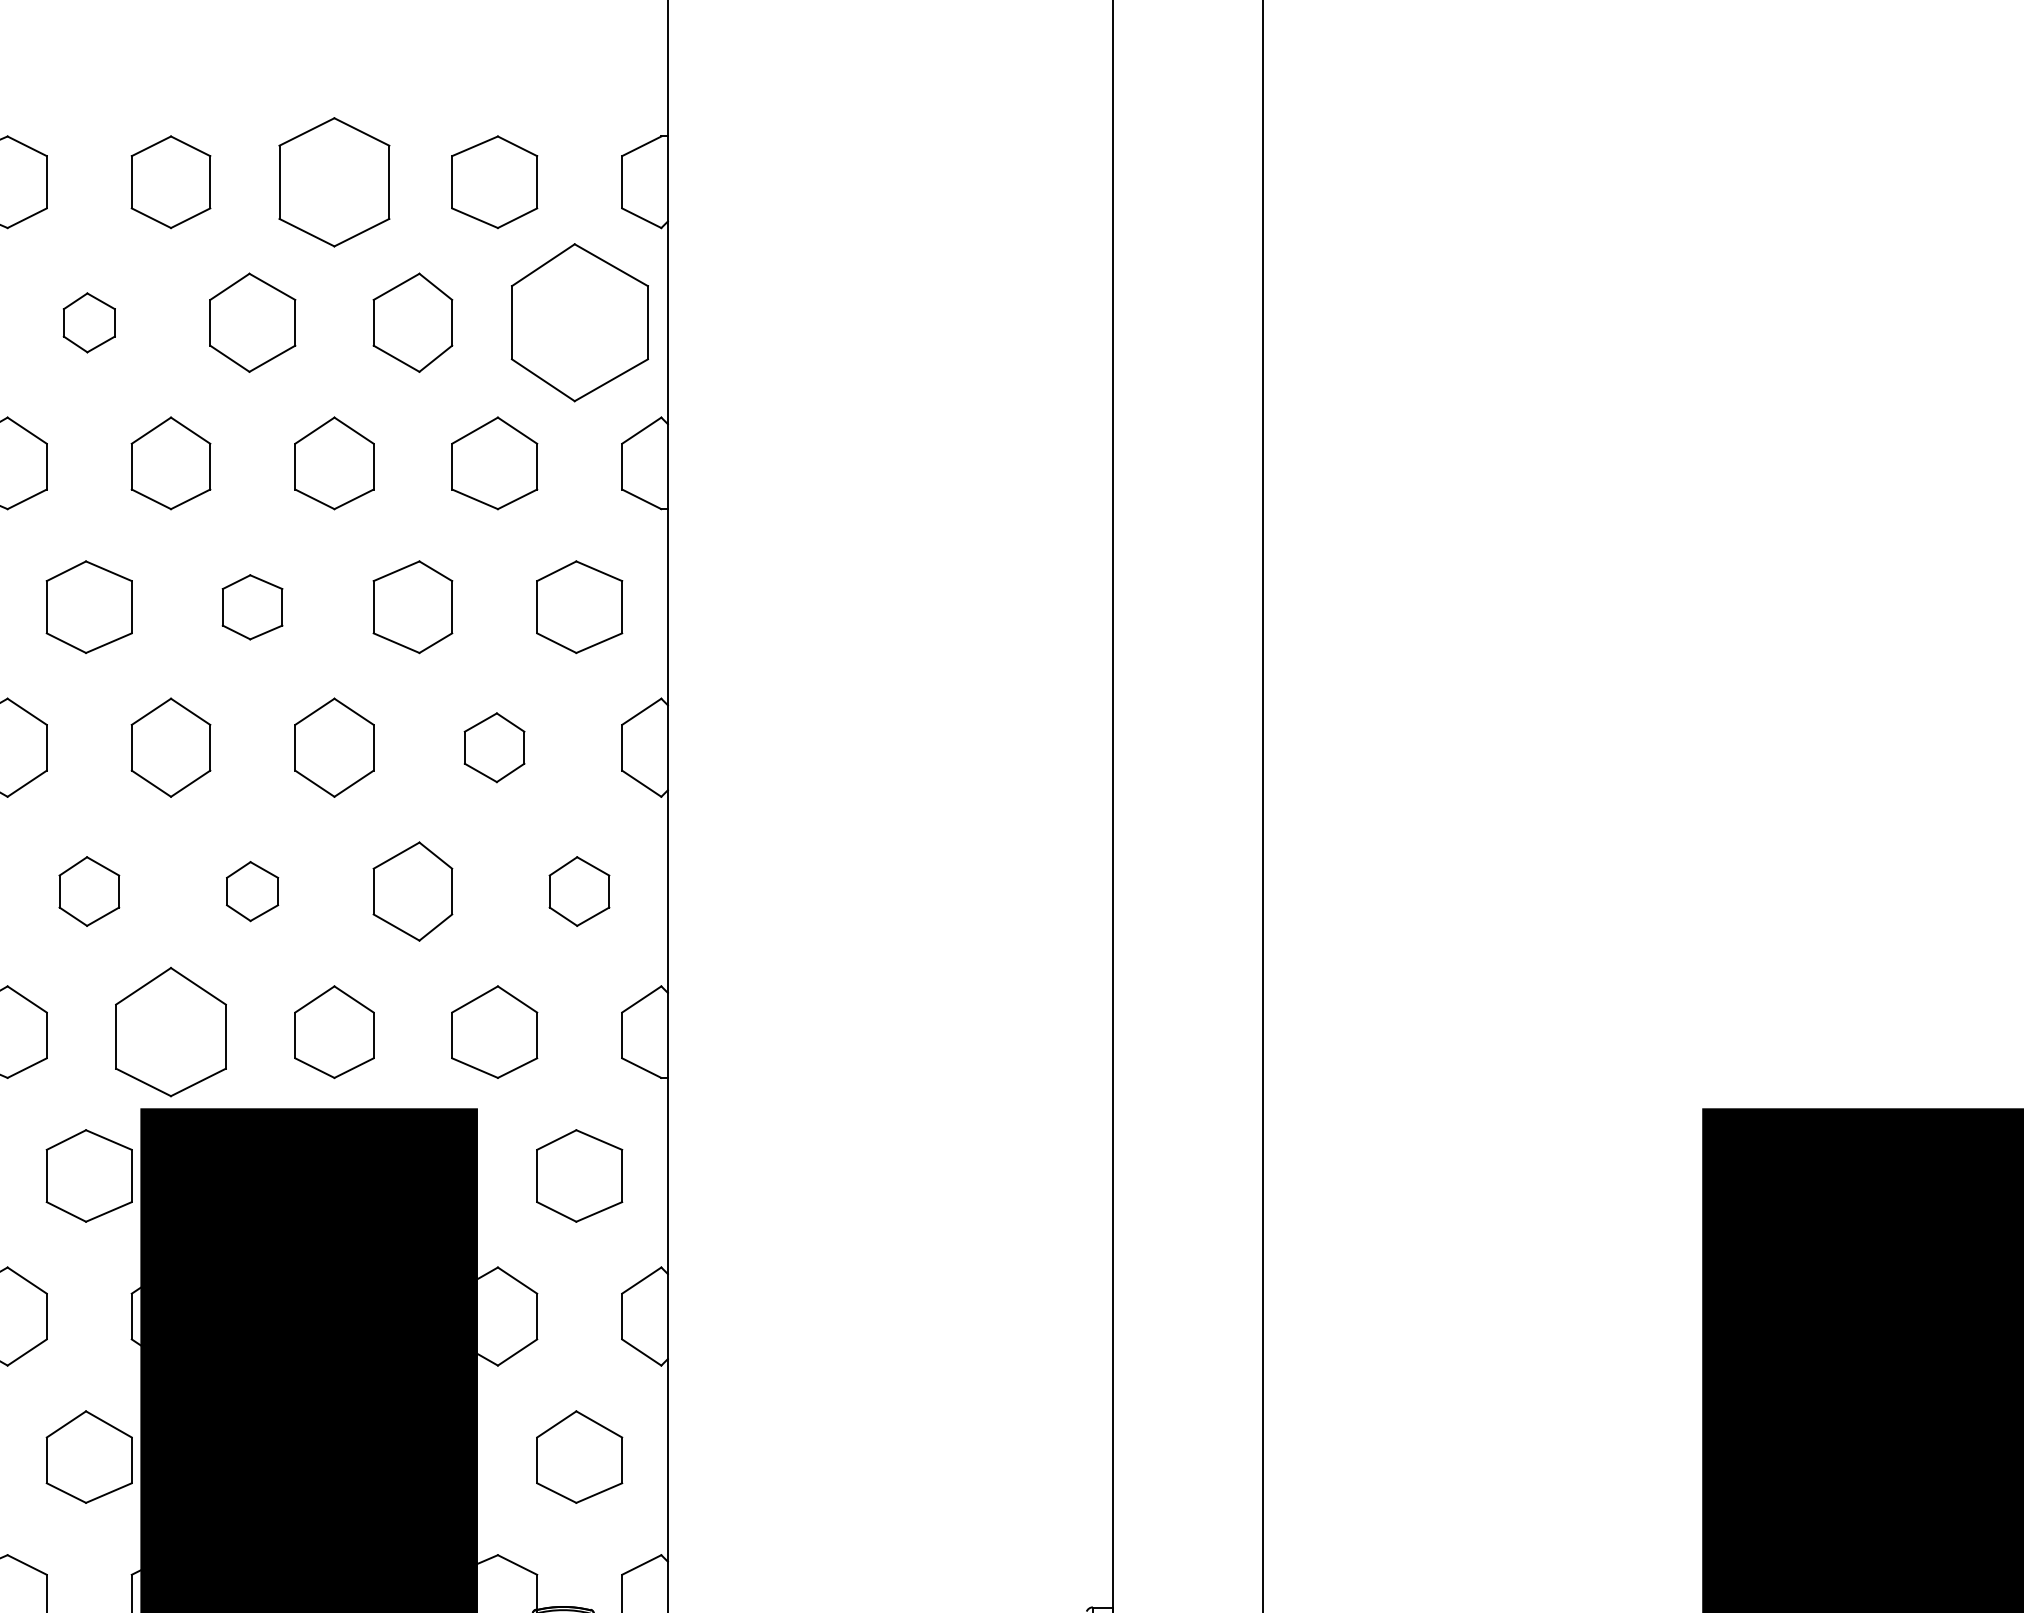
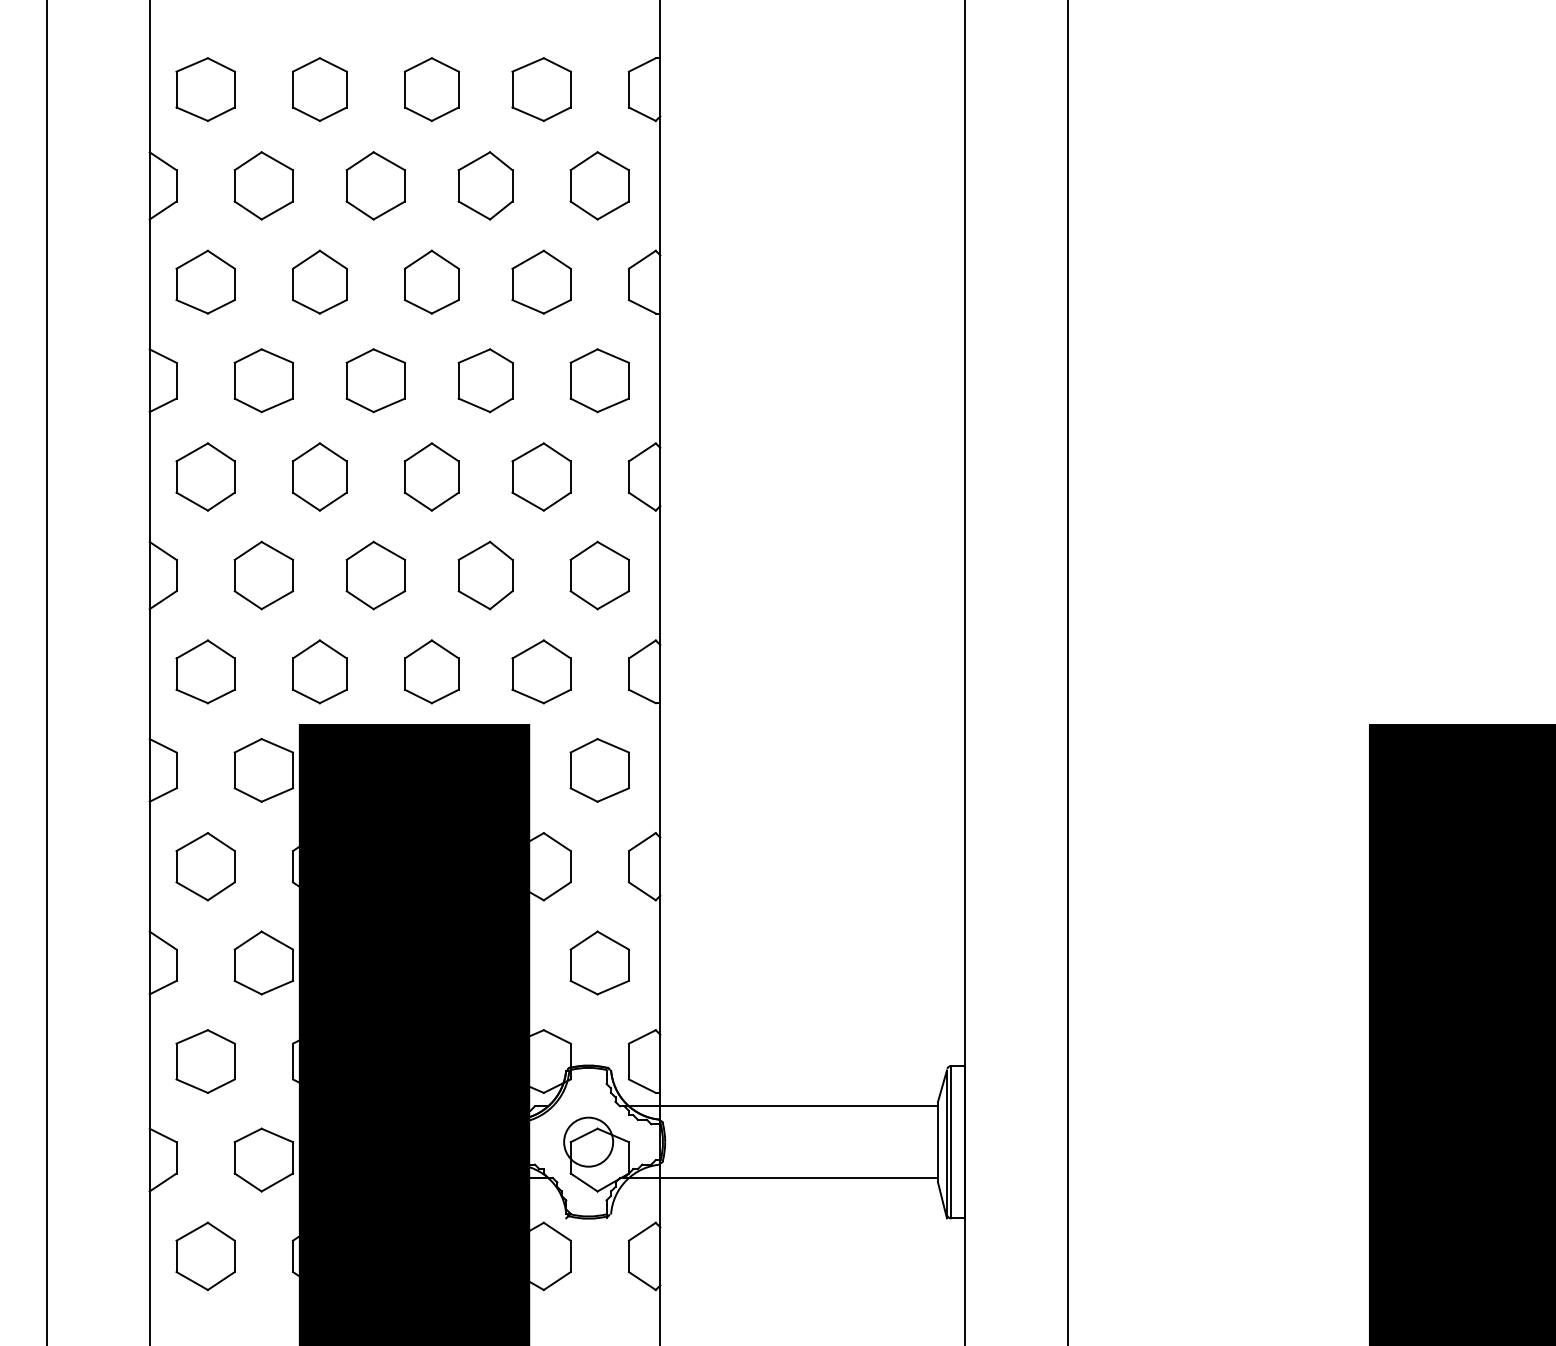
part: (333, 182) -> (431, 89), size x0.71
part: (88, 322) -> (263, 185), size x1.67
part: (579, 322) -> (599, 185), size x0.62
part: (252, 606) -> (375, 380), size x1.43
part: (494, 746) -> (541, 476), size x1.43
part: (88, 891) -> (263, 575), size x1.43
part: (252, 891) -> (375, 575), size x1.67
part: (579, 891) -> (599, 575), size x1.43
part: (170, 1031) -> (319, 671), size x0.71

